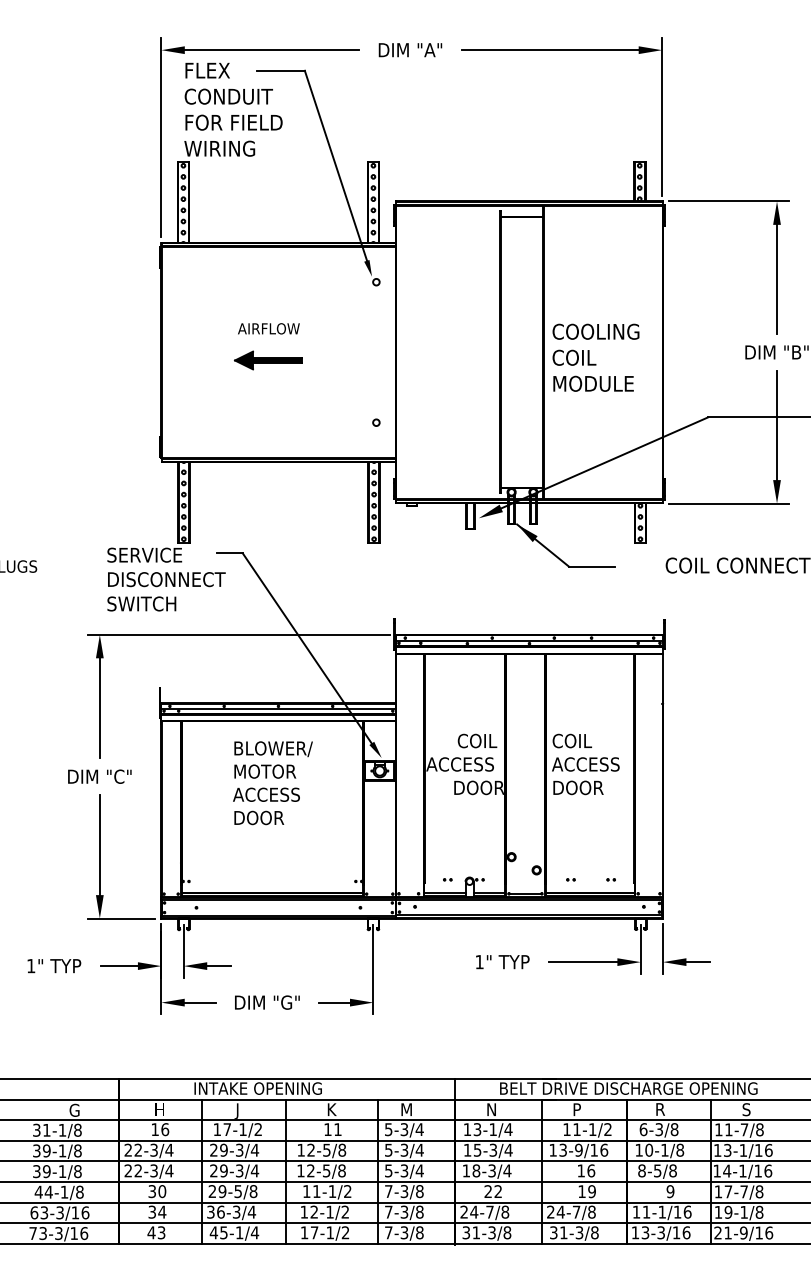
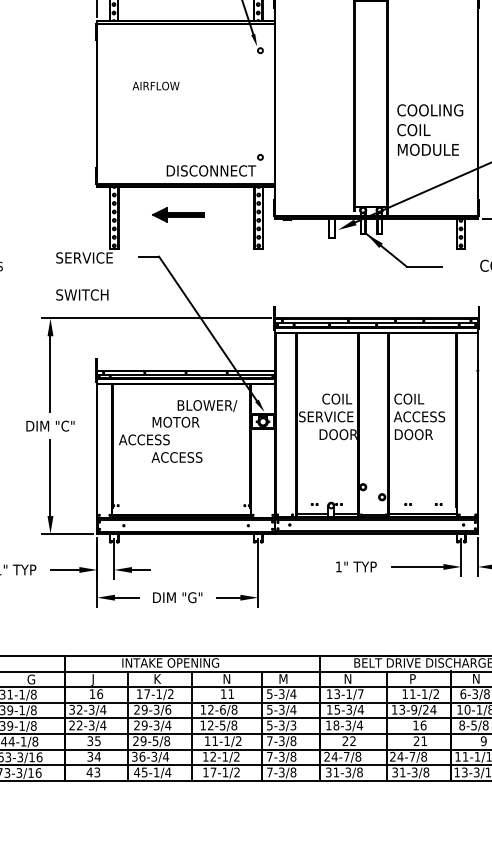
text: (268, 328) -> (155, 85), moved
text: (595, 357) -> (429, 129), moved
part: (268, 360) -> (178, 214), moved
text: (166, 579) -> (211, 170), moved
text: (273, 749) -> (207, 406), moved
text: (462, 764) -> (325, 416), ACCESS -> SERVICE
text: (266, 794) -> (144, 439), moved
text: (266, 817) -> (177, 457), DOOR -> ACCESS
text: (332, 1109) -> (227, 678), K -> N
text: (660, 1109) -> (476, 678), R -> N
text: (158, 1110) -> (95, 679), H -> J
text: (239, 1110) -> (156, 679), J -> K
text: (508, 1129) -> (360, 694), 13-1/4 -> 13-1/7
text: (254, 1149) -> (167, 709), 29-3/4 -> 29-3/6
text: (326, 1149) -> (222, 709), 12-5/8 -> 12-6/8
text: (599, 1149) -> (429, 709), 13-9/16 -> 13-9/24
text: (128, 1150) -> (72, 709), 22-3/4 -> 32-3/4
text: (419, 1170) -> (293, 725), 5-3/4 -> 5-3/3
text: (162, 1191) -> (98, 741), 30 -> 35
text: (586, 1191) -> (420, 741), 19 -> 21

